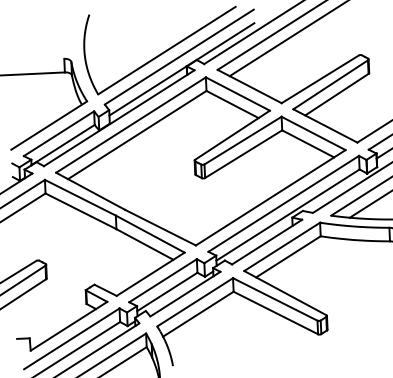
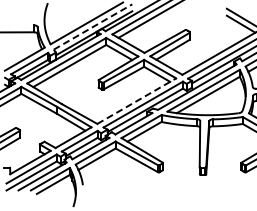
line: (180, 56) -> (93, 26), solid -> dashed
line: (270, 198) -> (136, 101), solid -> dashed

